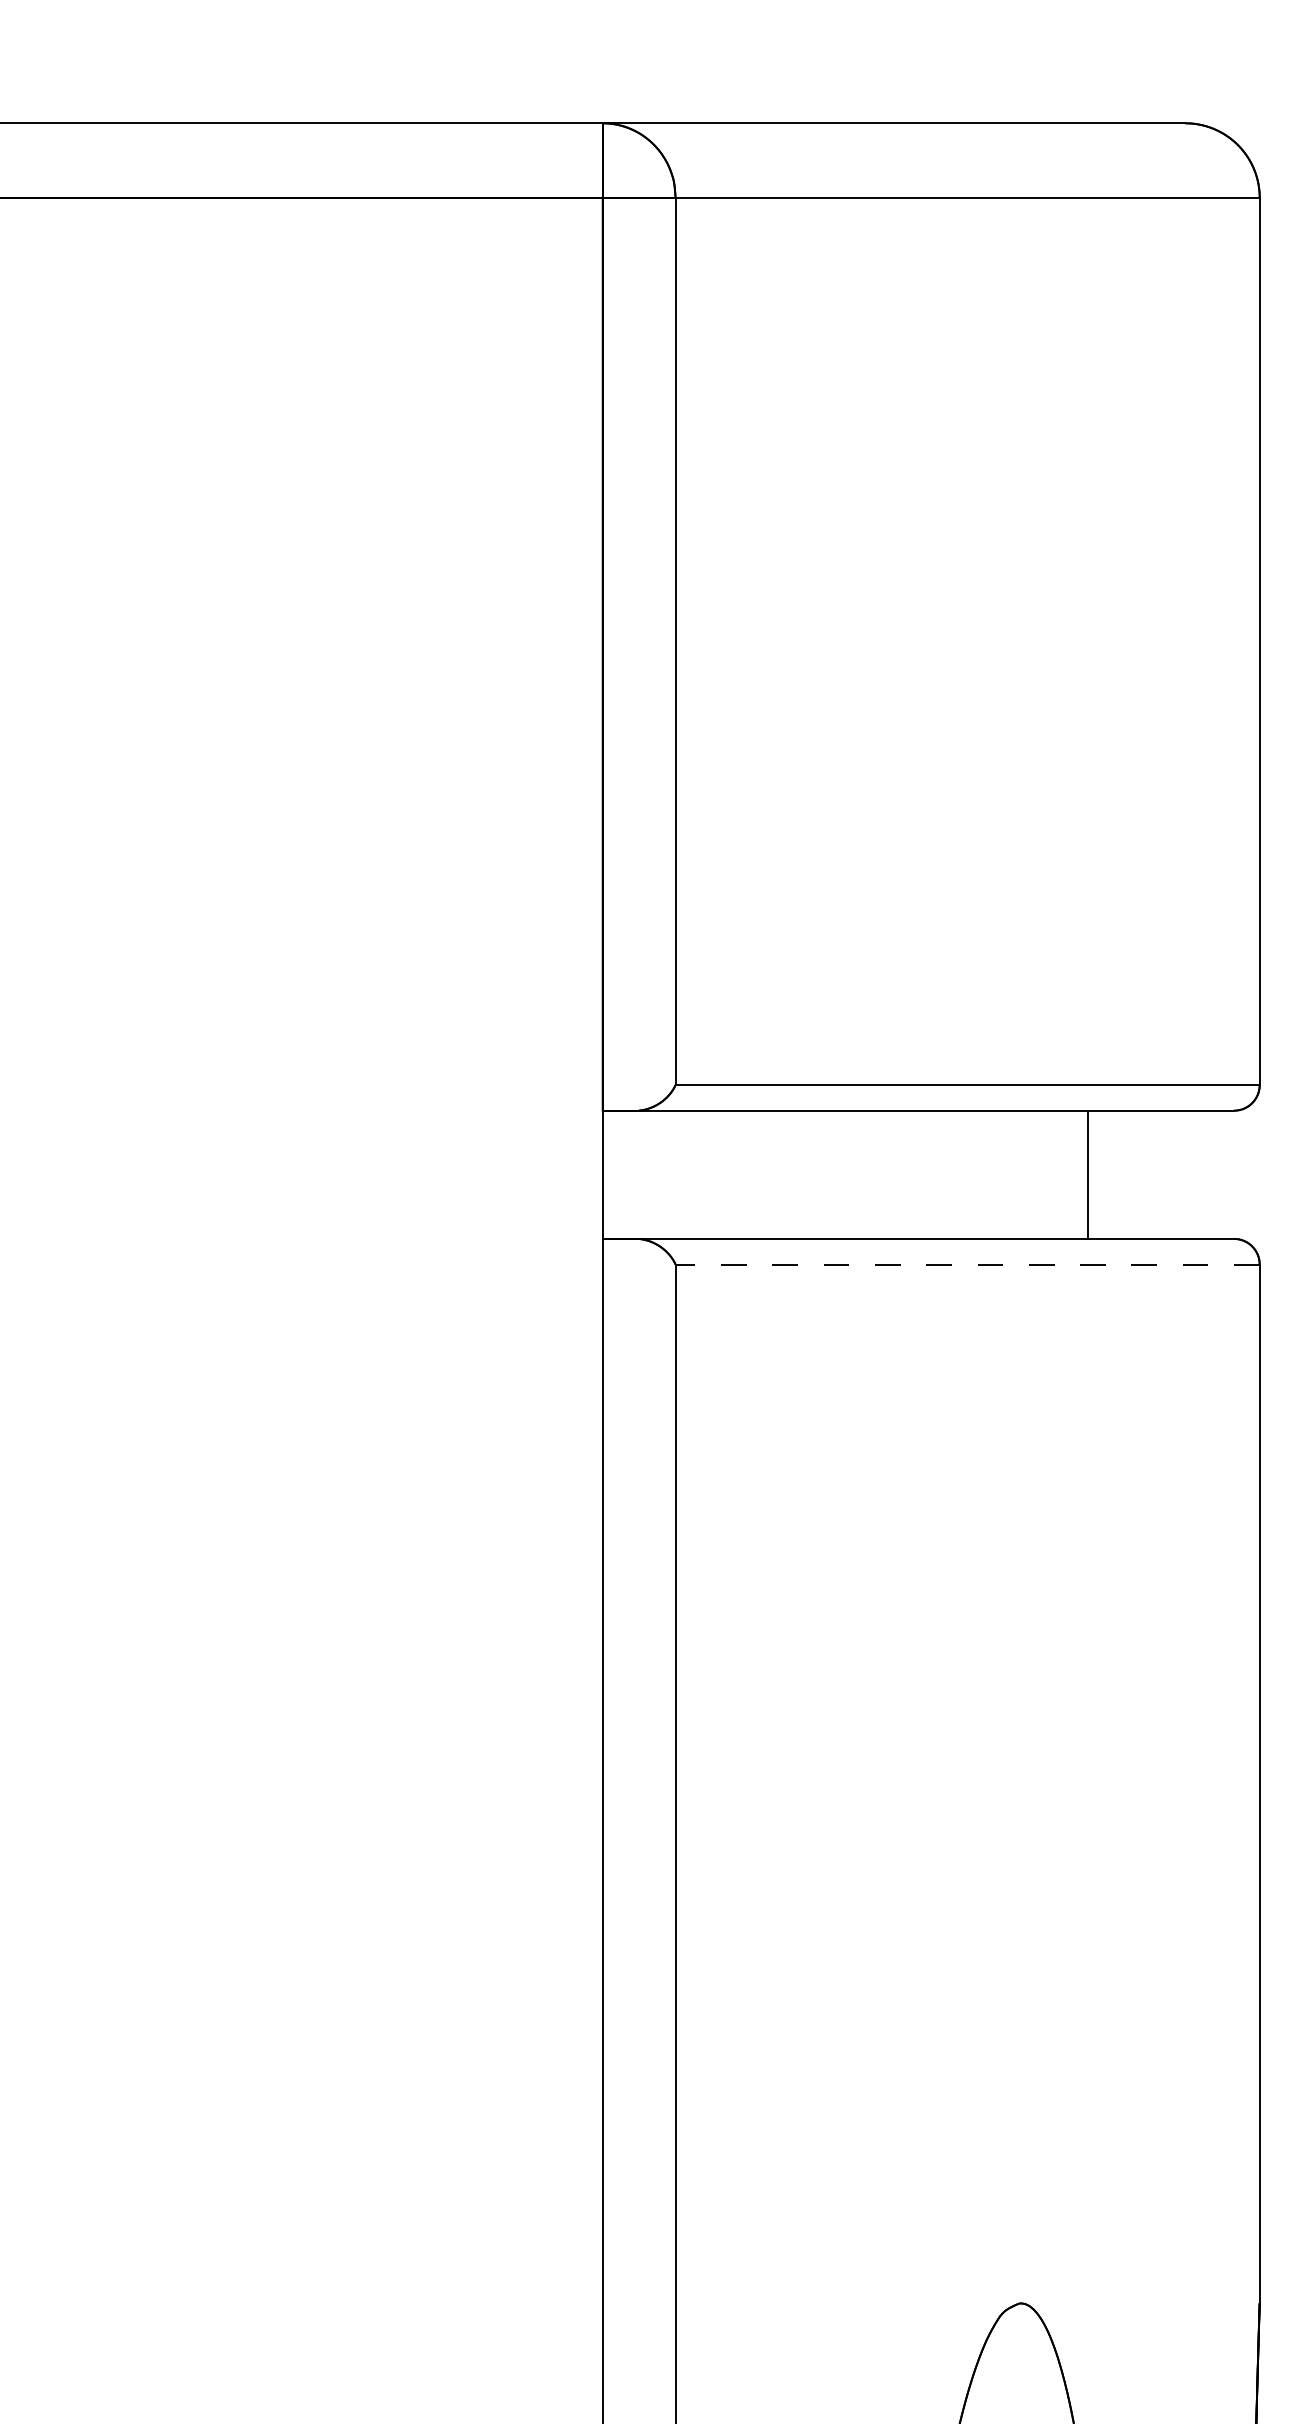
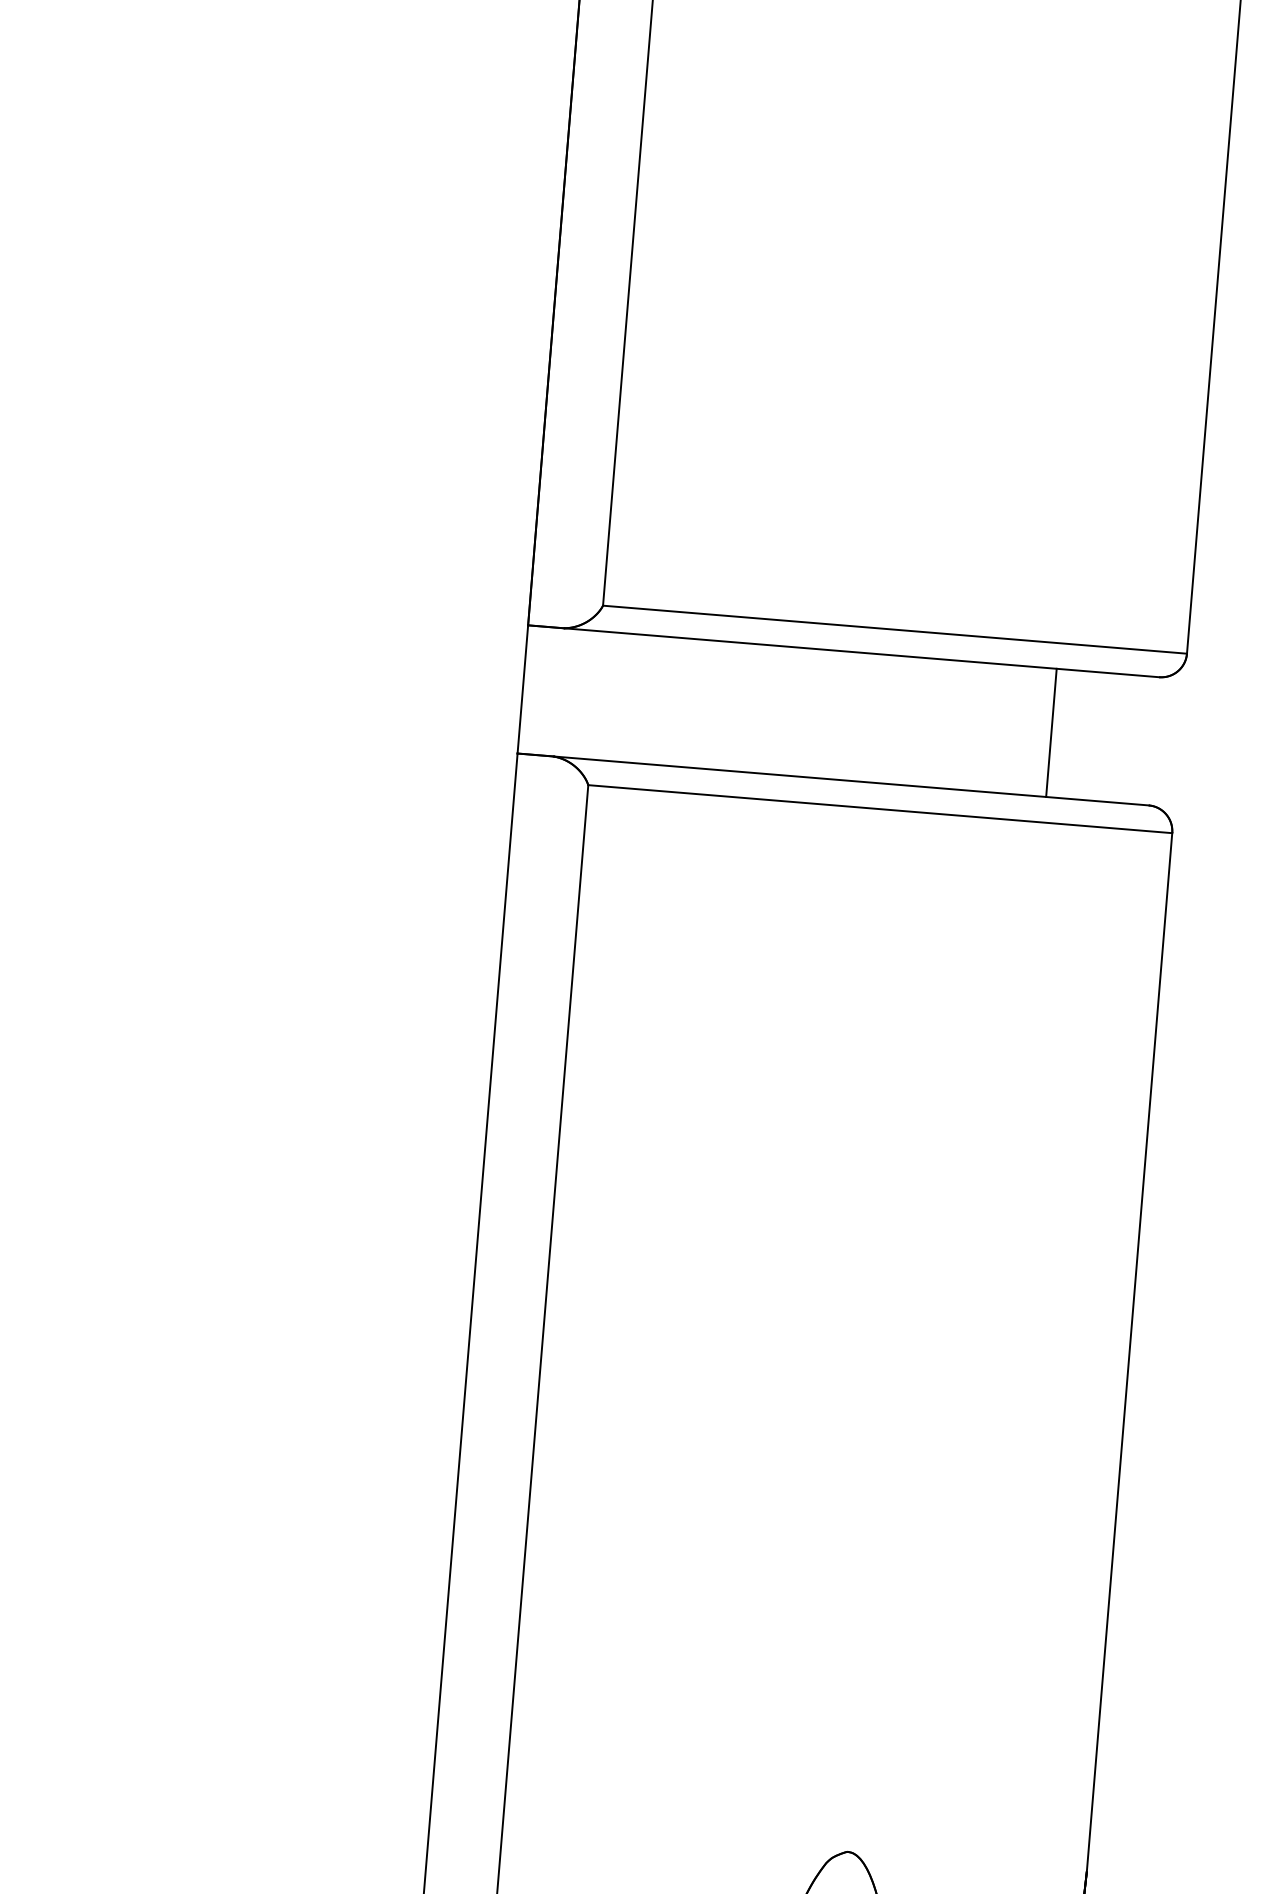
line: (1088, 1174) -> (1051, 732), moved
line: (967, 1264) -> (880, 809), dashed -> solid

